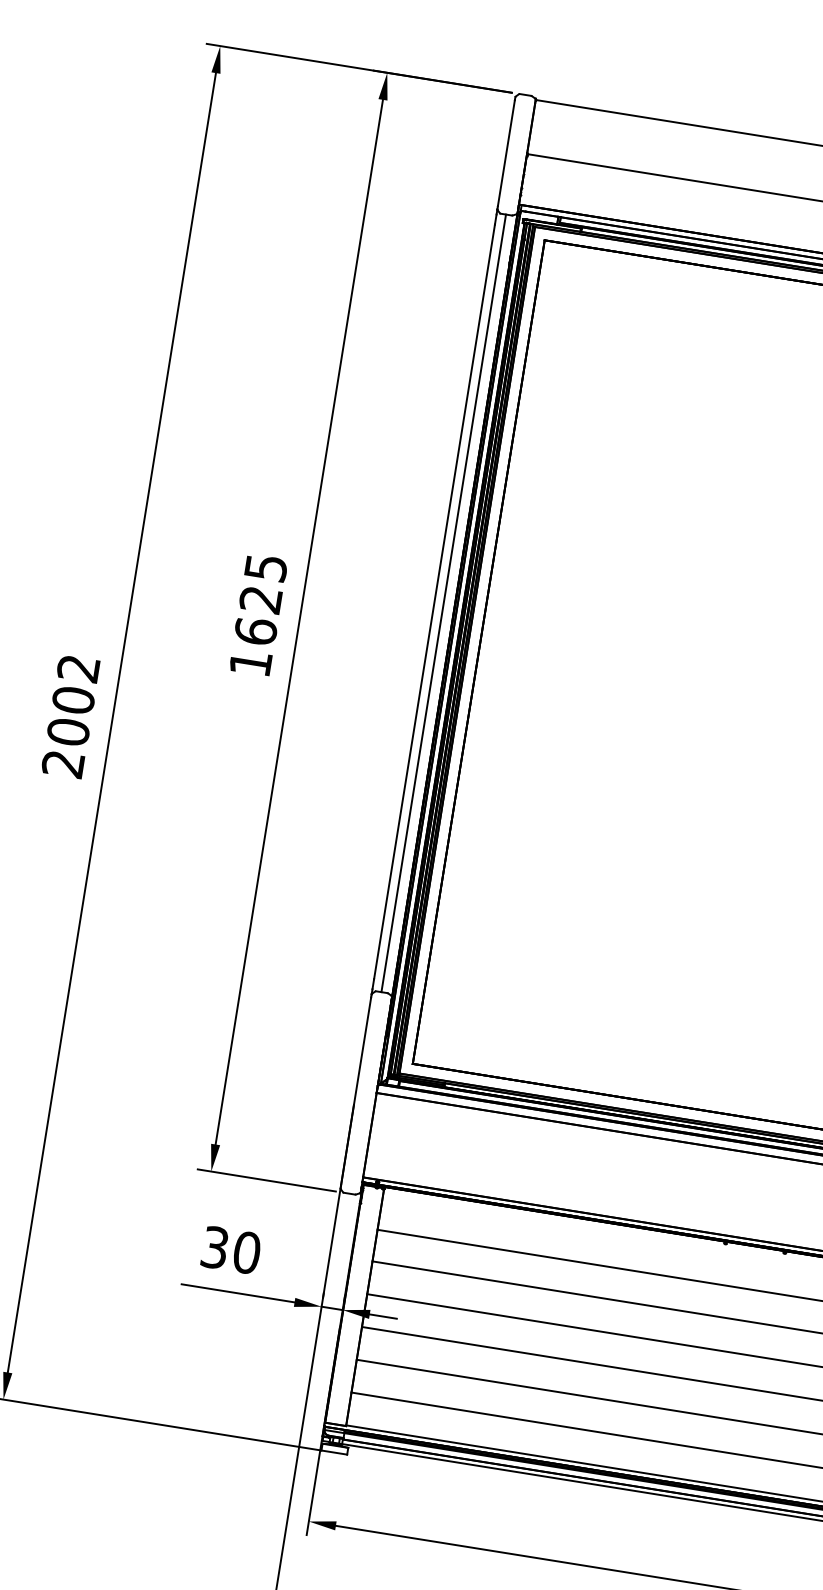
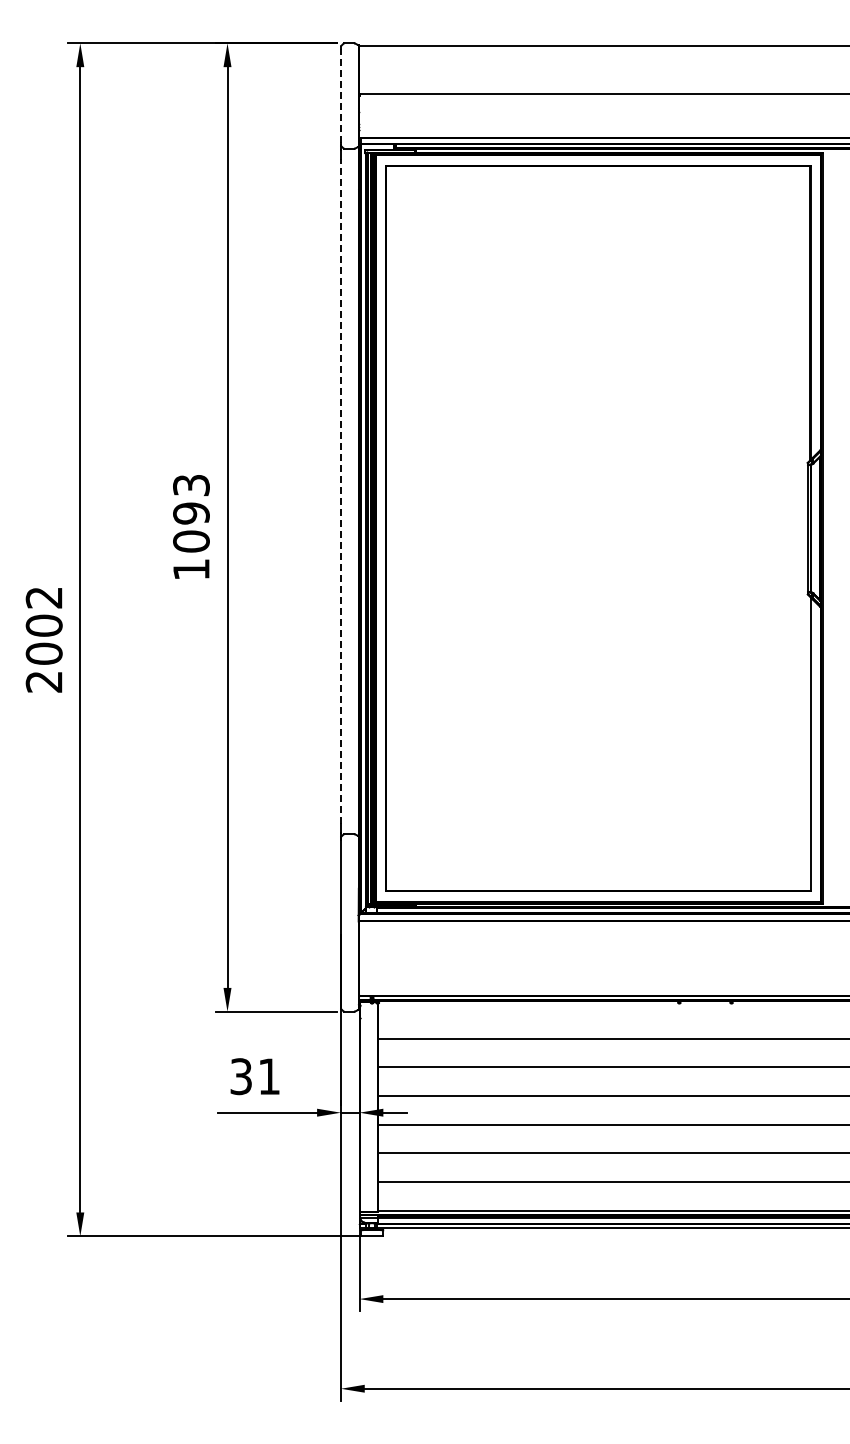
line: (505, 153) -> (340, 96), solid -> dashed
text: (261, 599) -> (191, 513), 1625 -> 1093
line: (434, 601) -> (340, 491), solid -> dashed
line: (444, 603) -> (349, 491), removed
text: (247, 1252) -> (269, 1076), 30 -> 31

